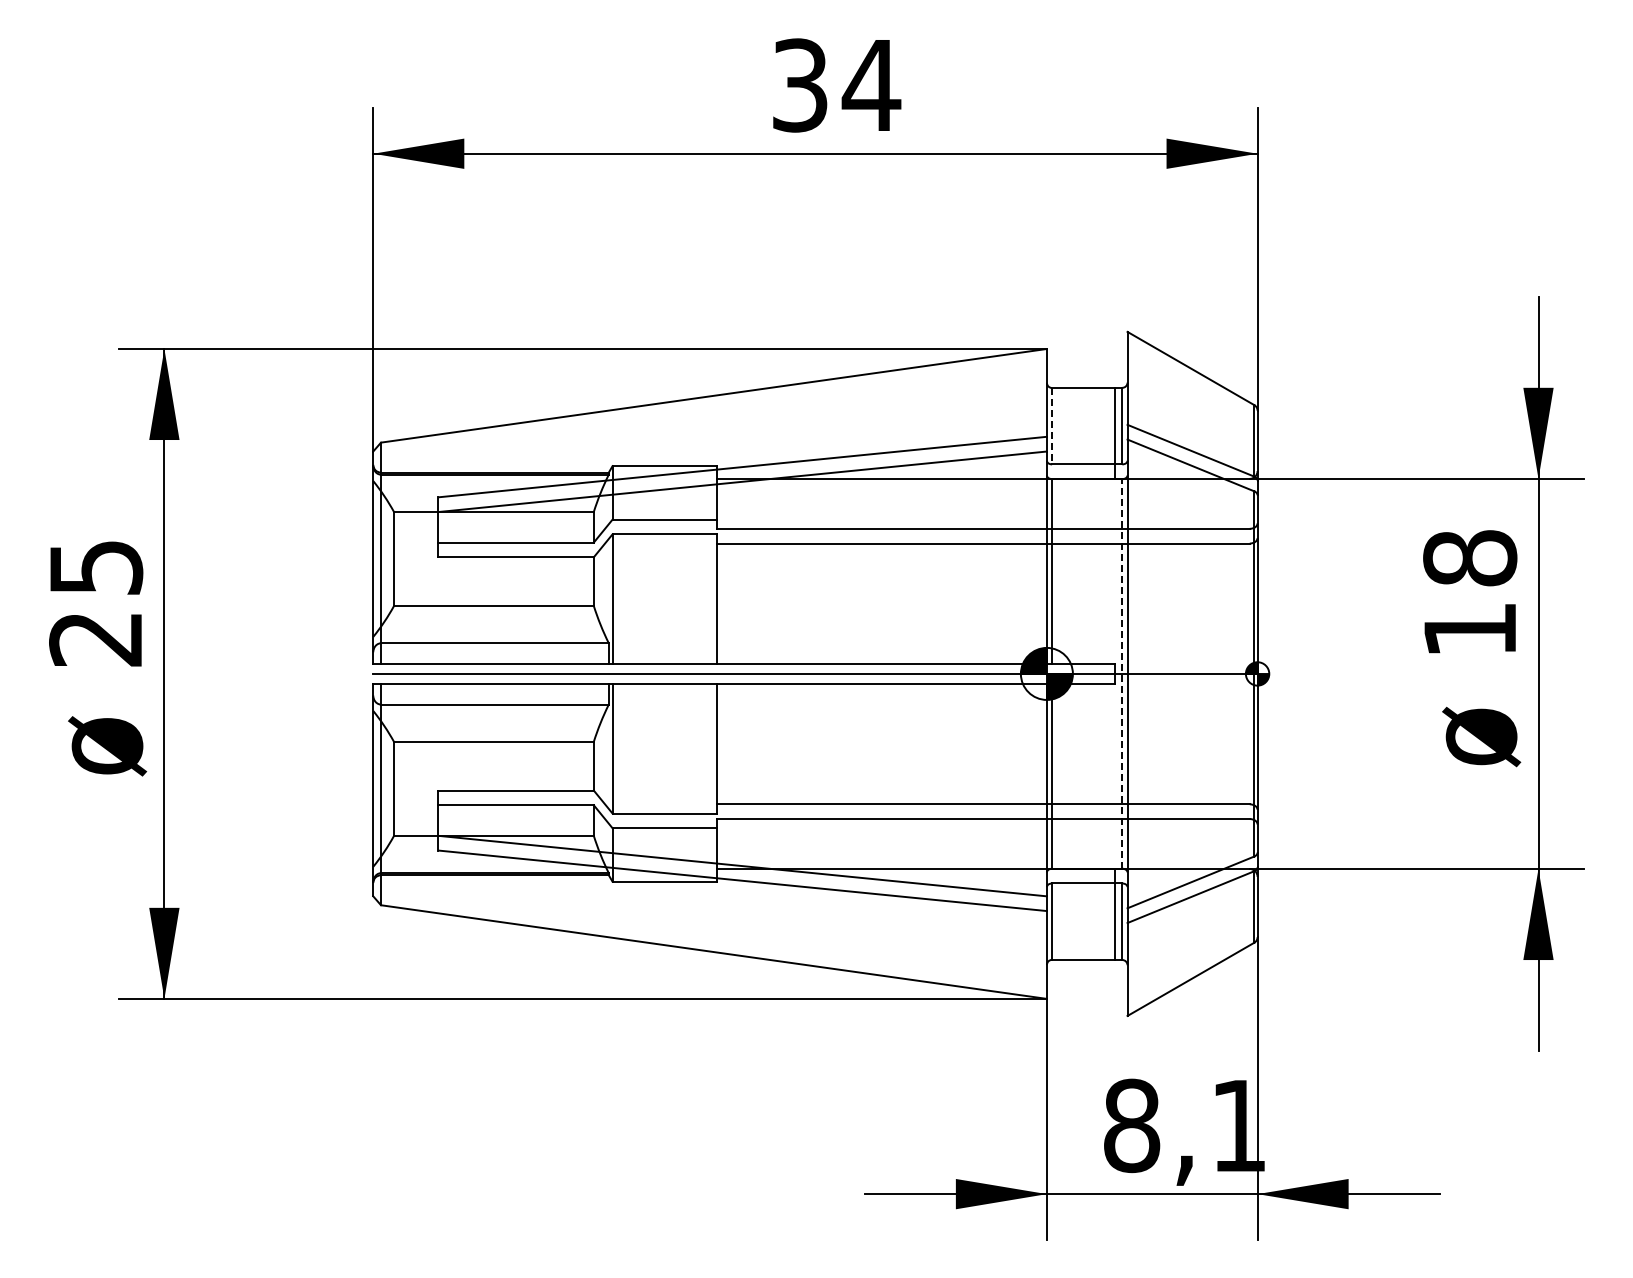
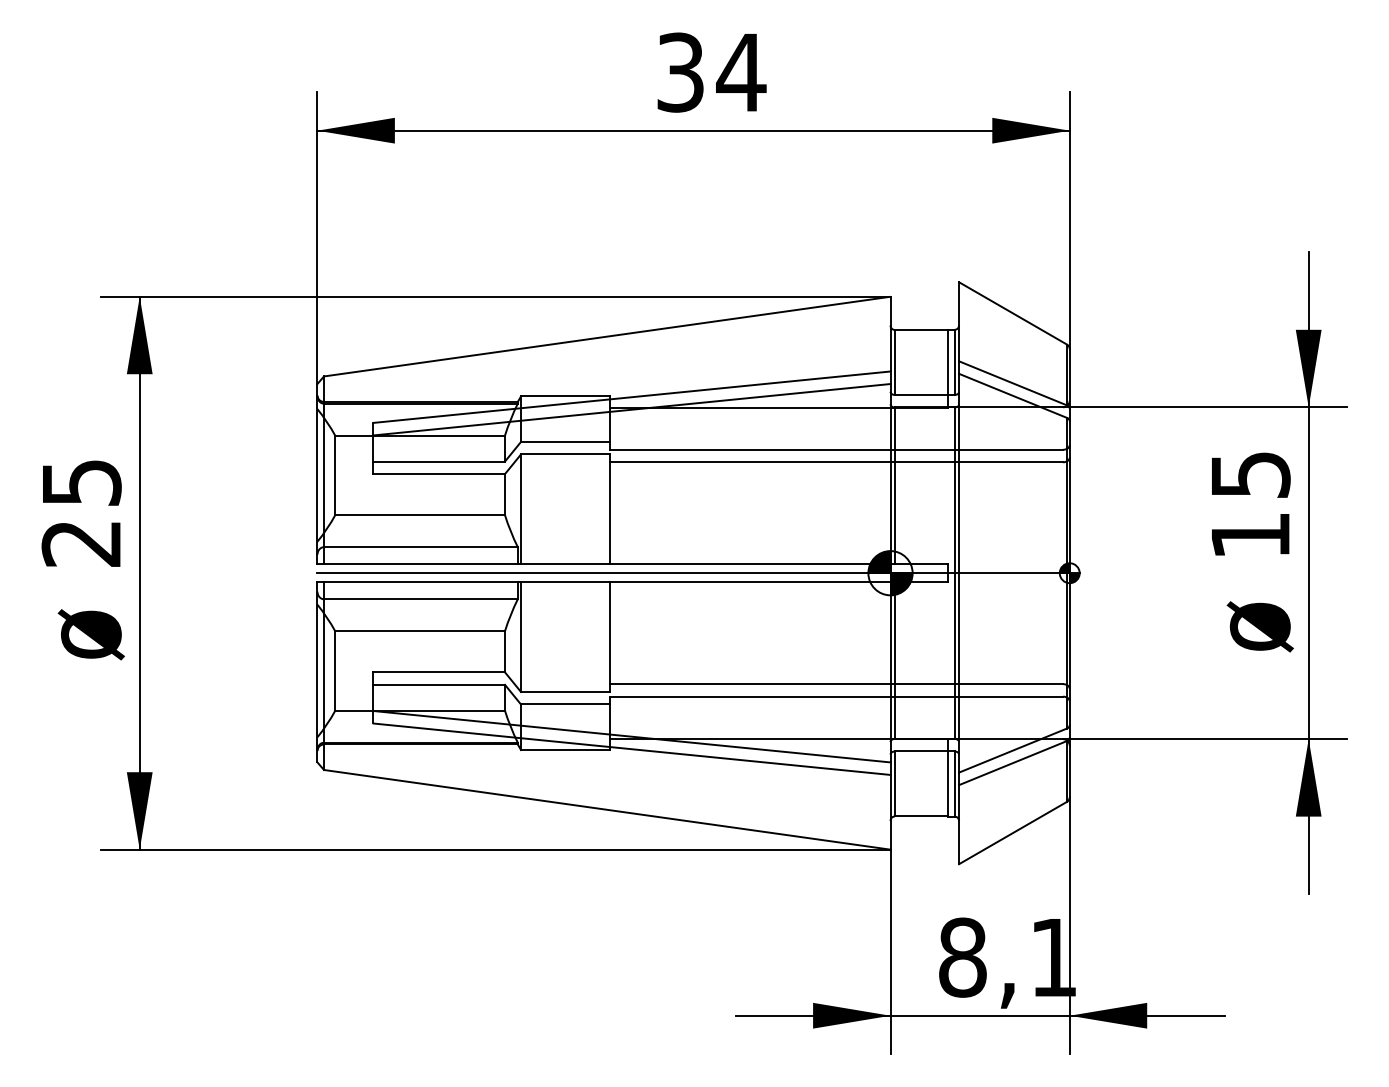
line: (1052, 426) -> (895, 362), dashed -> solid
text: (1470, 558) -> (1250, 475), 18 -> 15
line: (1122, 673) -> (954, 572), dashed -> solid

